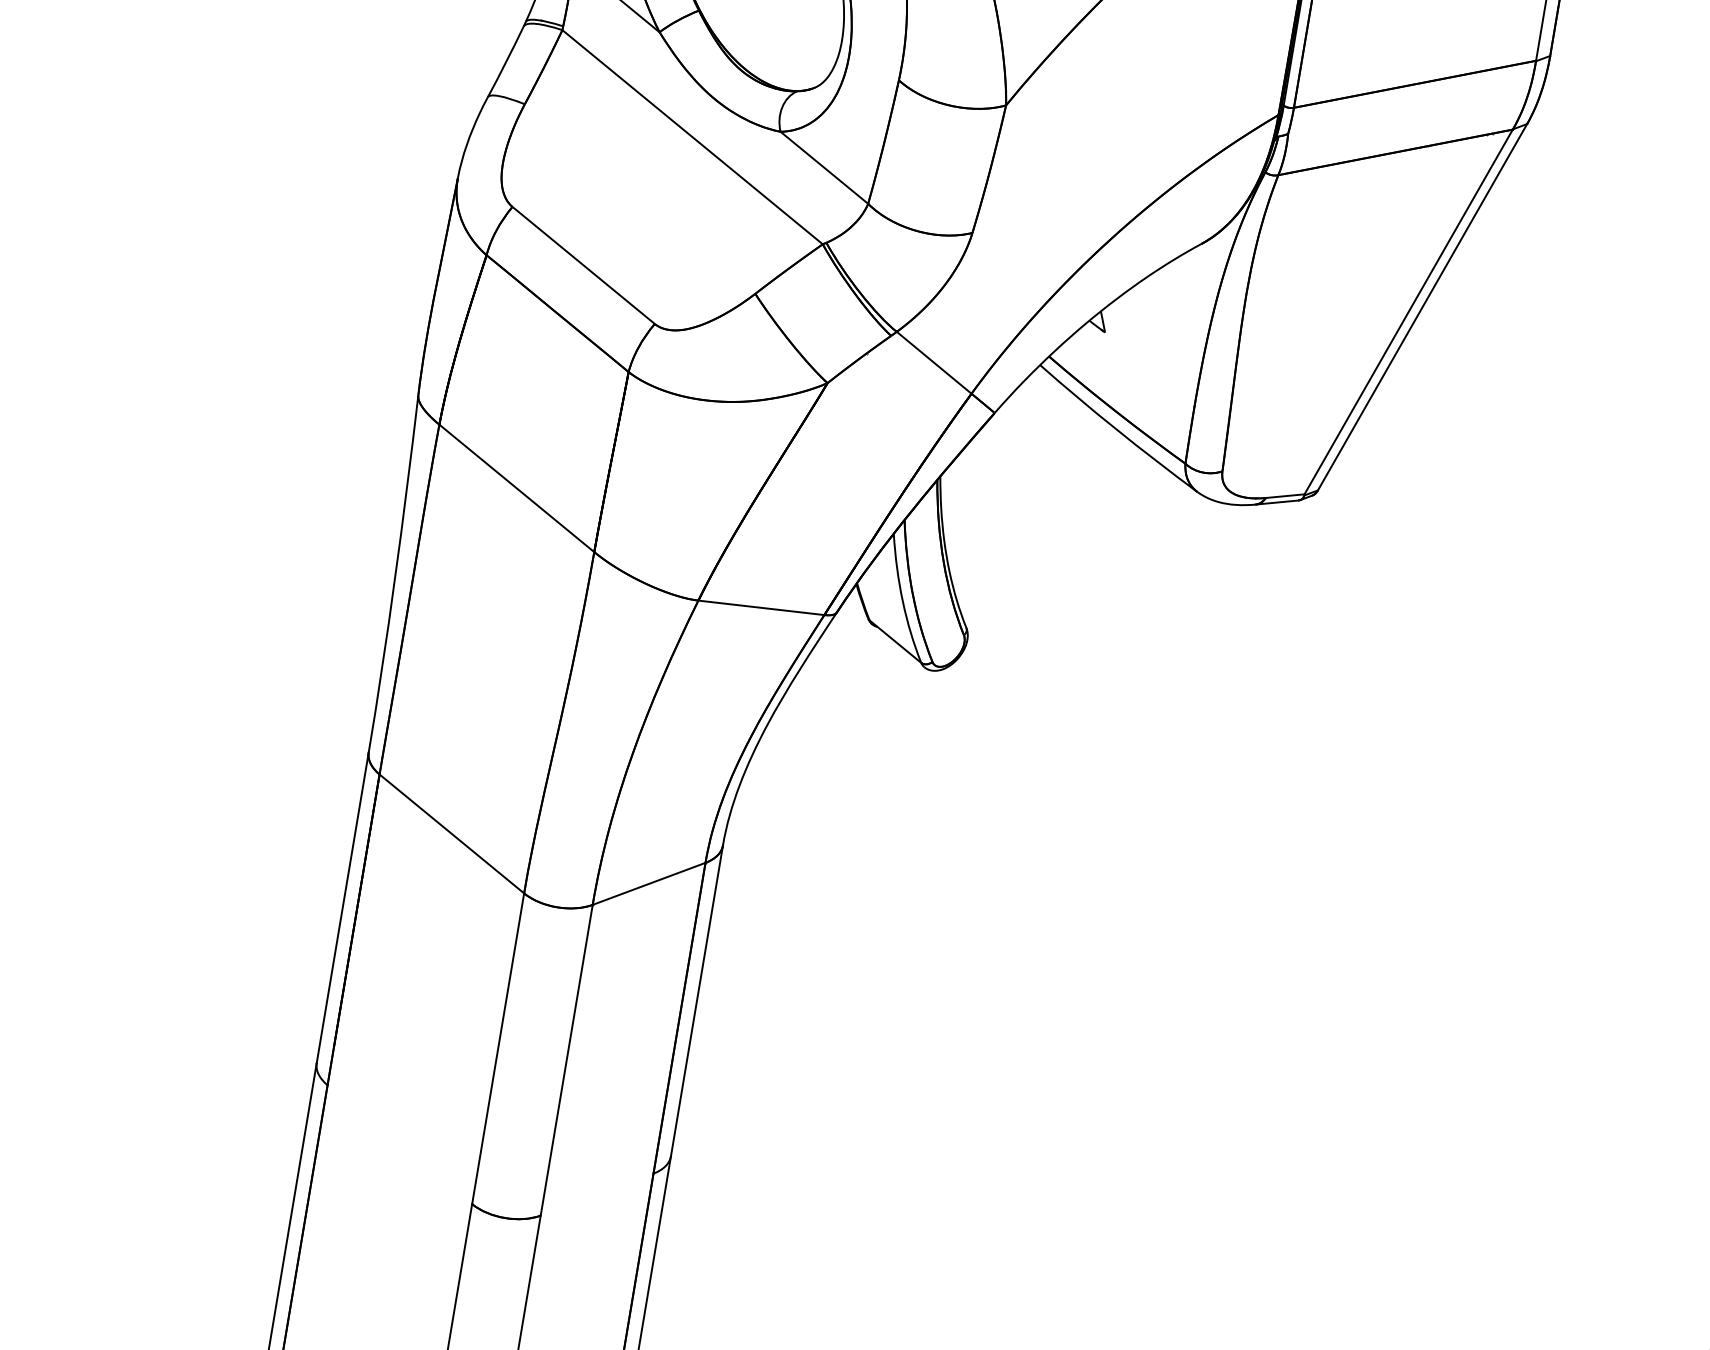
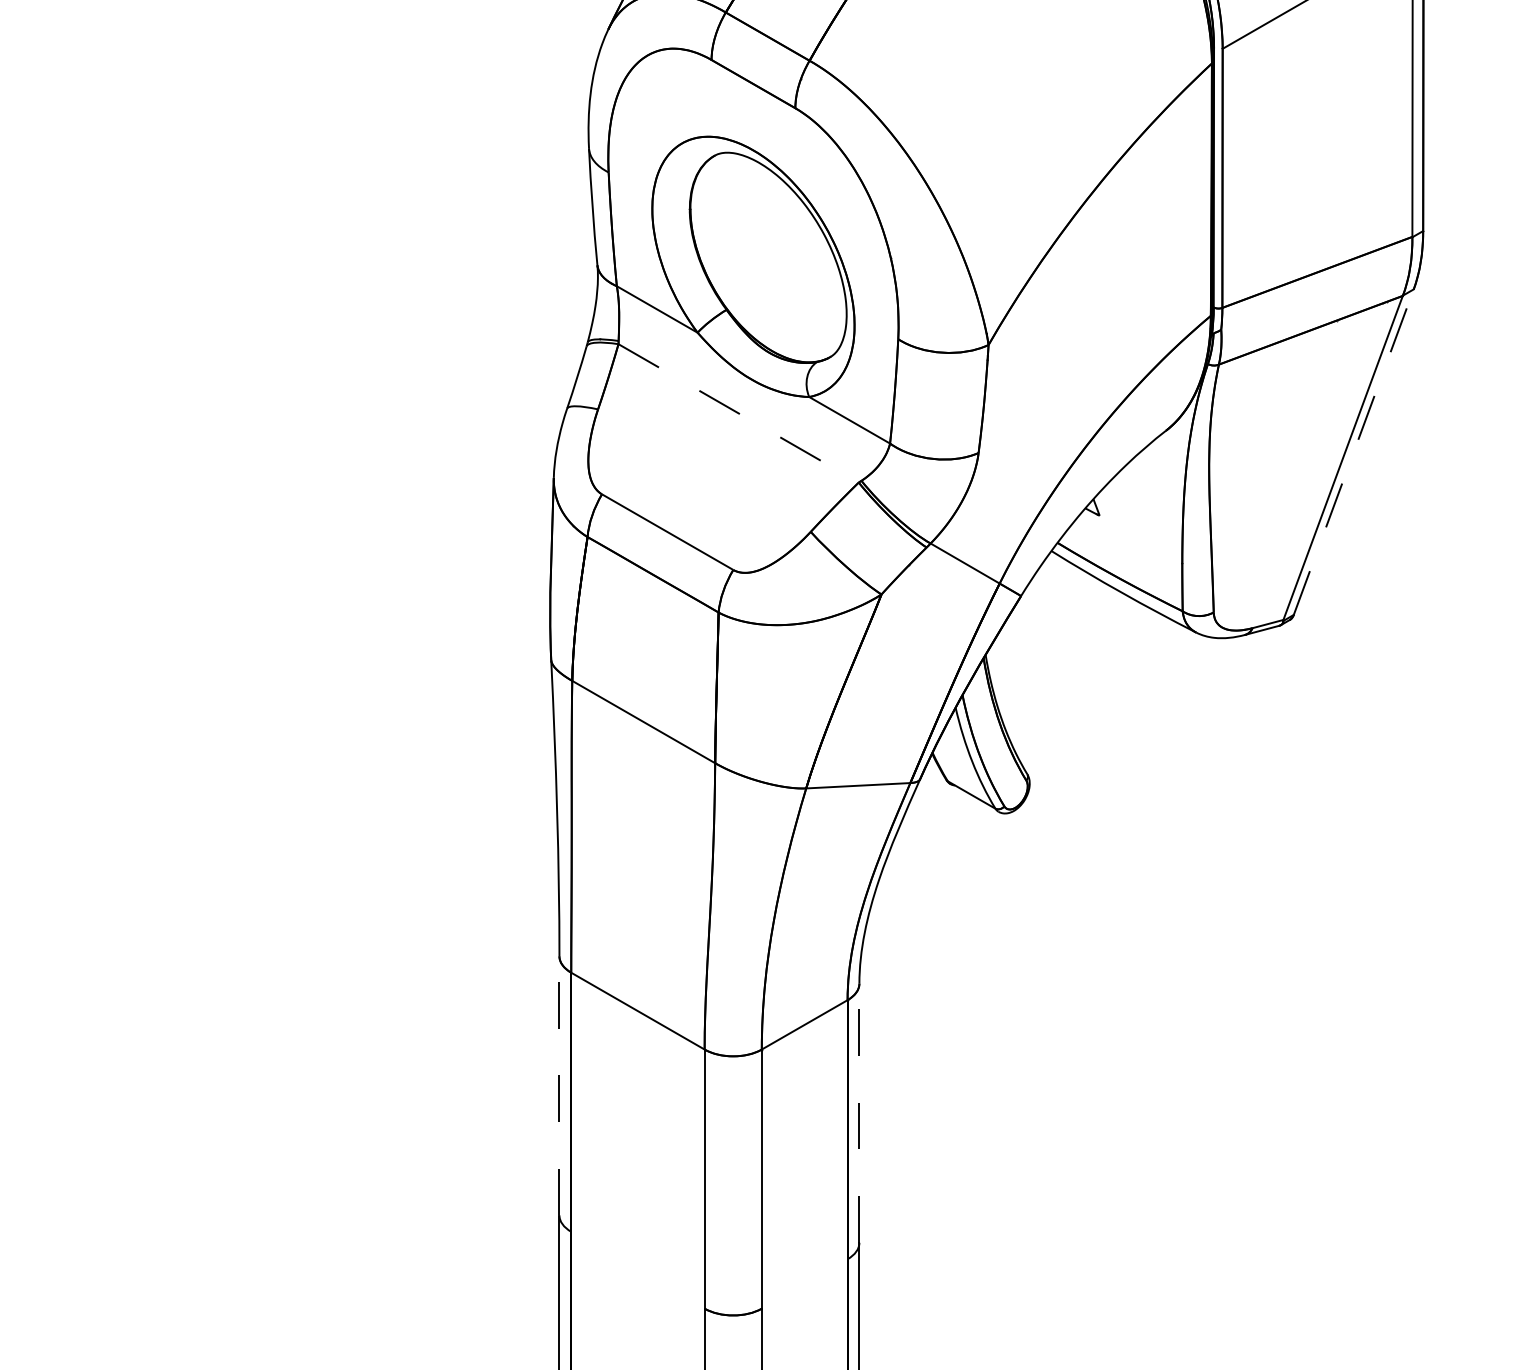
line: (692, 137) -> (738, 413), solid -> dashed
line: (1422, 306) -> (1353, 451), solid -> dashed
line: (342, 907) -> (559, 1085), solid -> dashed
line: (697, 999) -> (859, 1112), solid -> dashed

